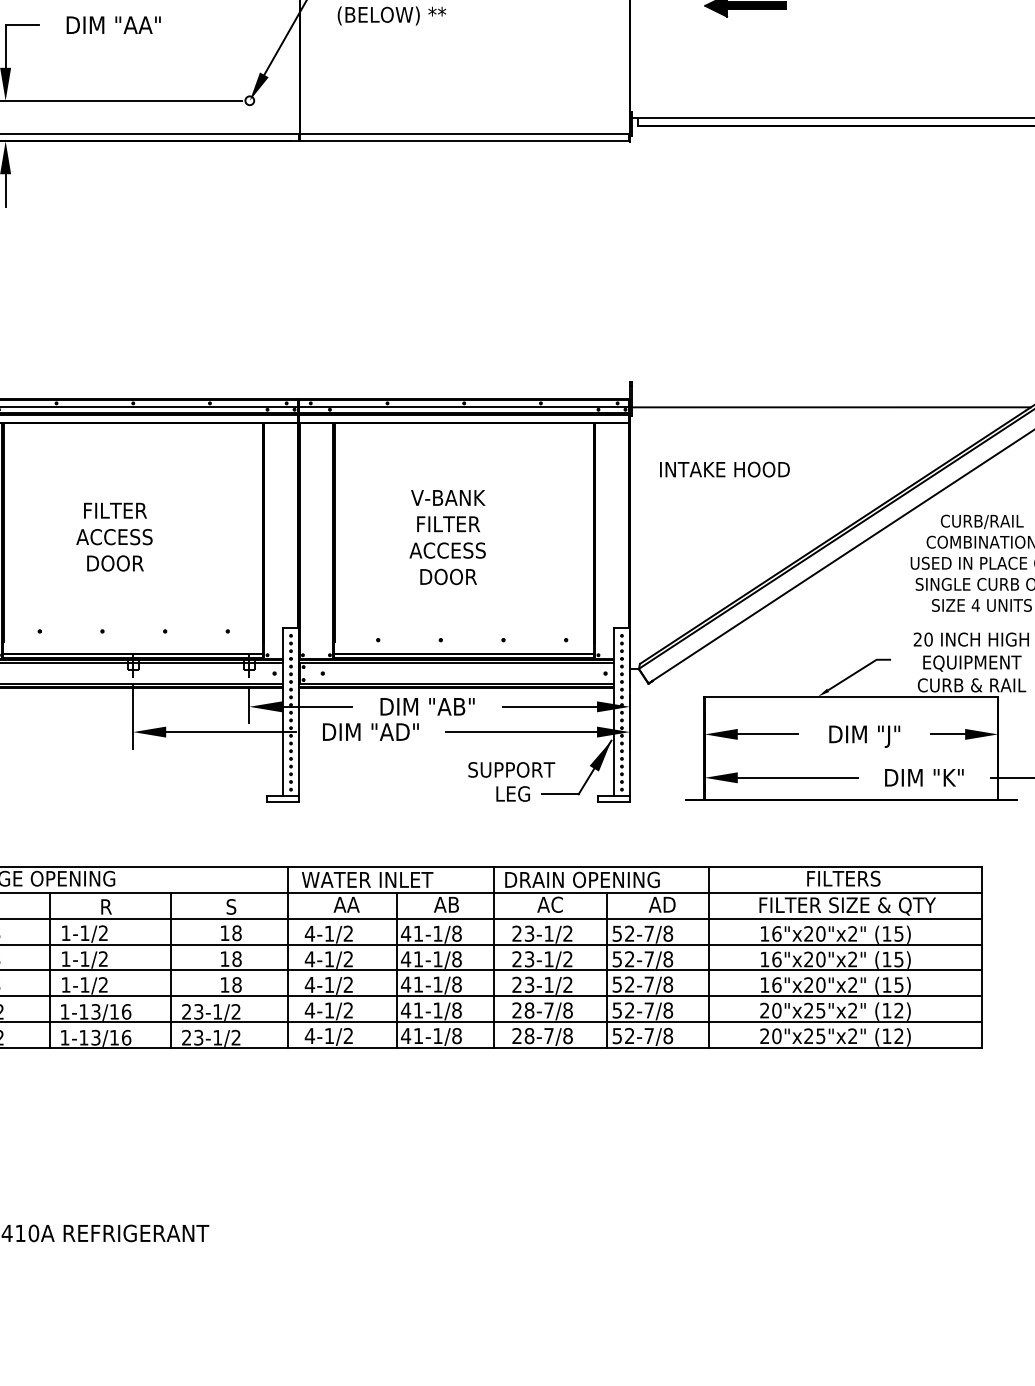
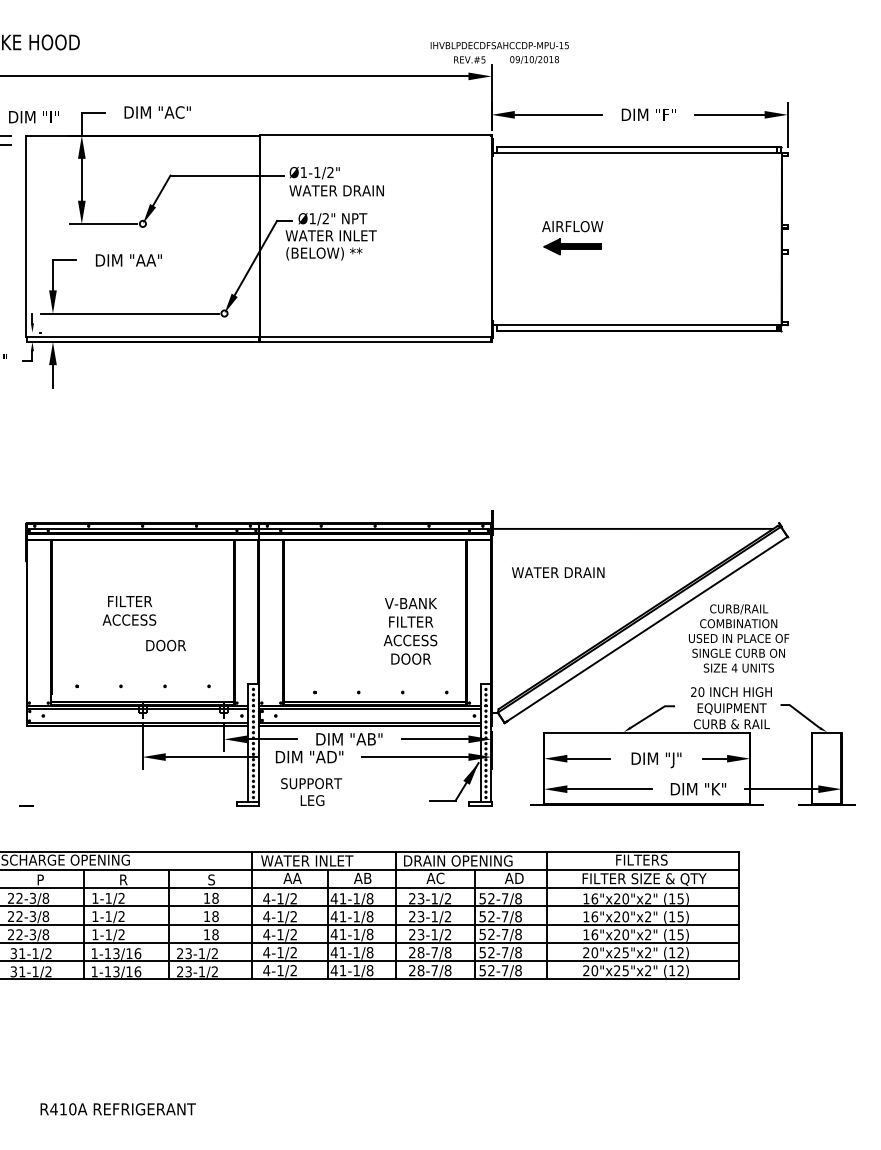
text: (725, 469) -> (558, 572), INTAKE HOOD -> WATER DRAIN
text: (447, 537) -> (410, 631), moved
text: (114, 563) -> (165, 645), moved
text: (511, 782) -> (311, 792), moved

